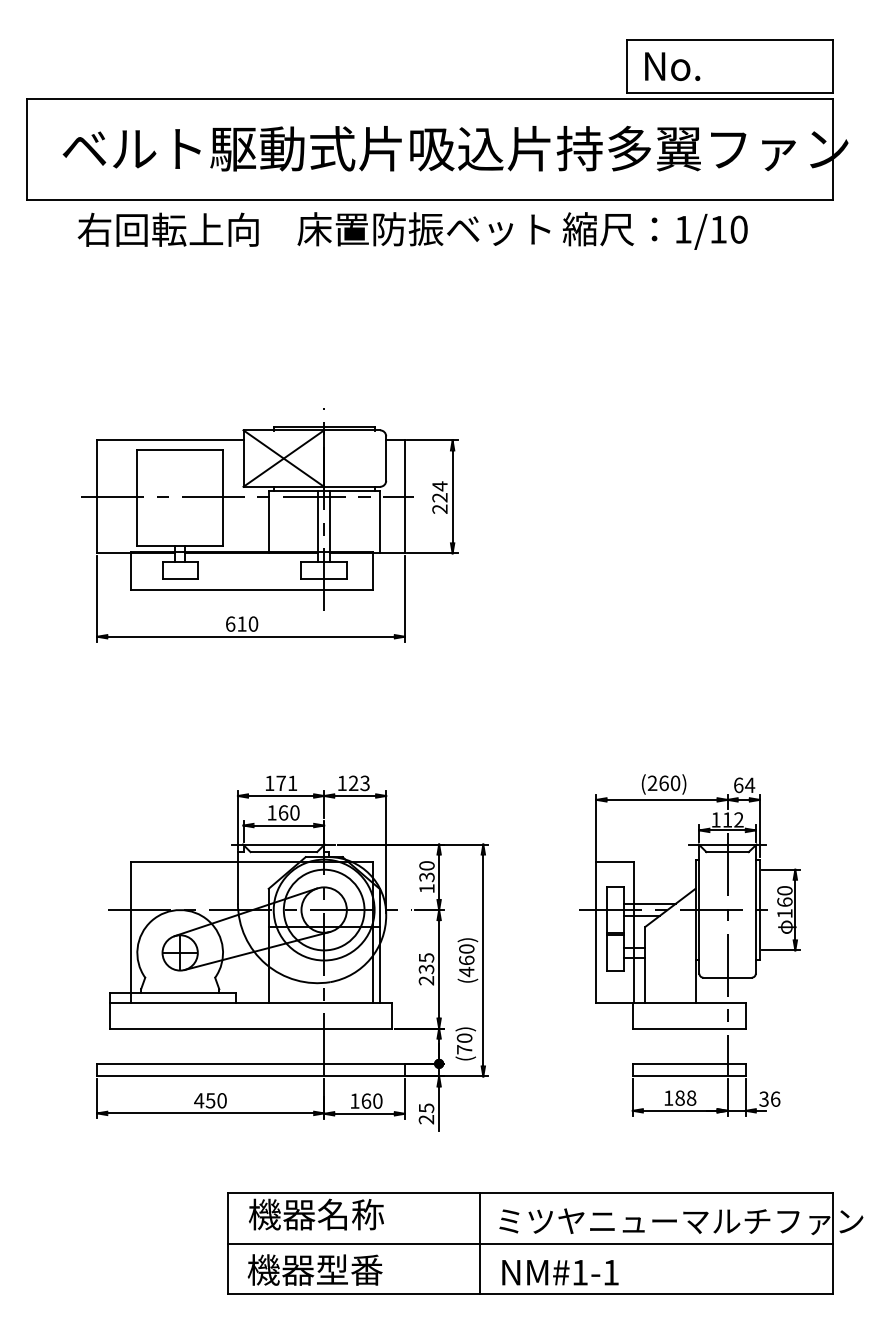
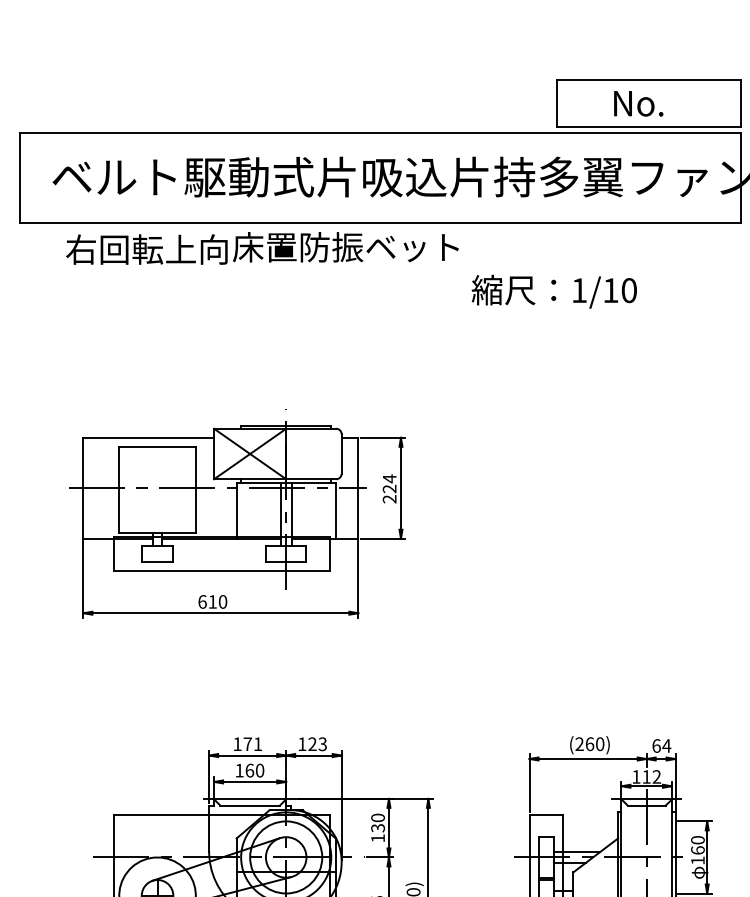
text: (672, 66) -> (638, 103), moved
text: (423, 229) -> (345, 247), moved
text: (654, 230) -> (553, 291), moved

